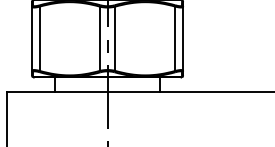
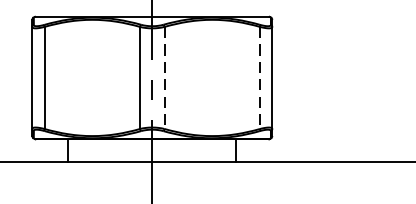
line: (115, 39) -> (164, 79), solid -> dashed
line: (175, 39) -> (260, 79), solid -> dashed

